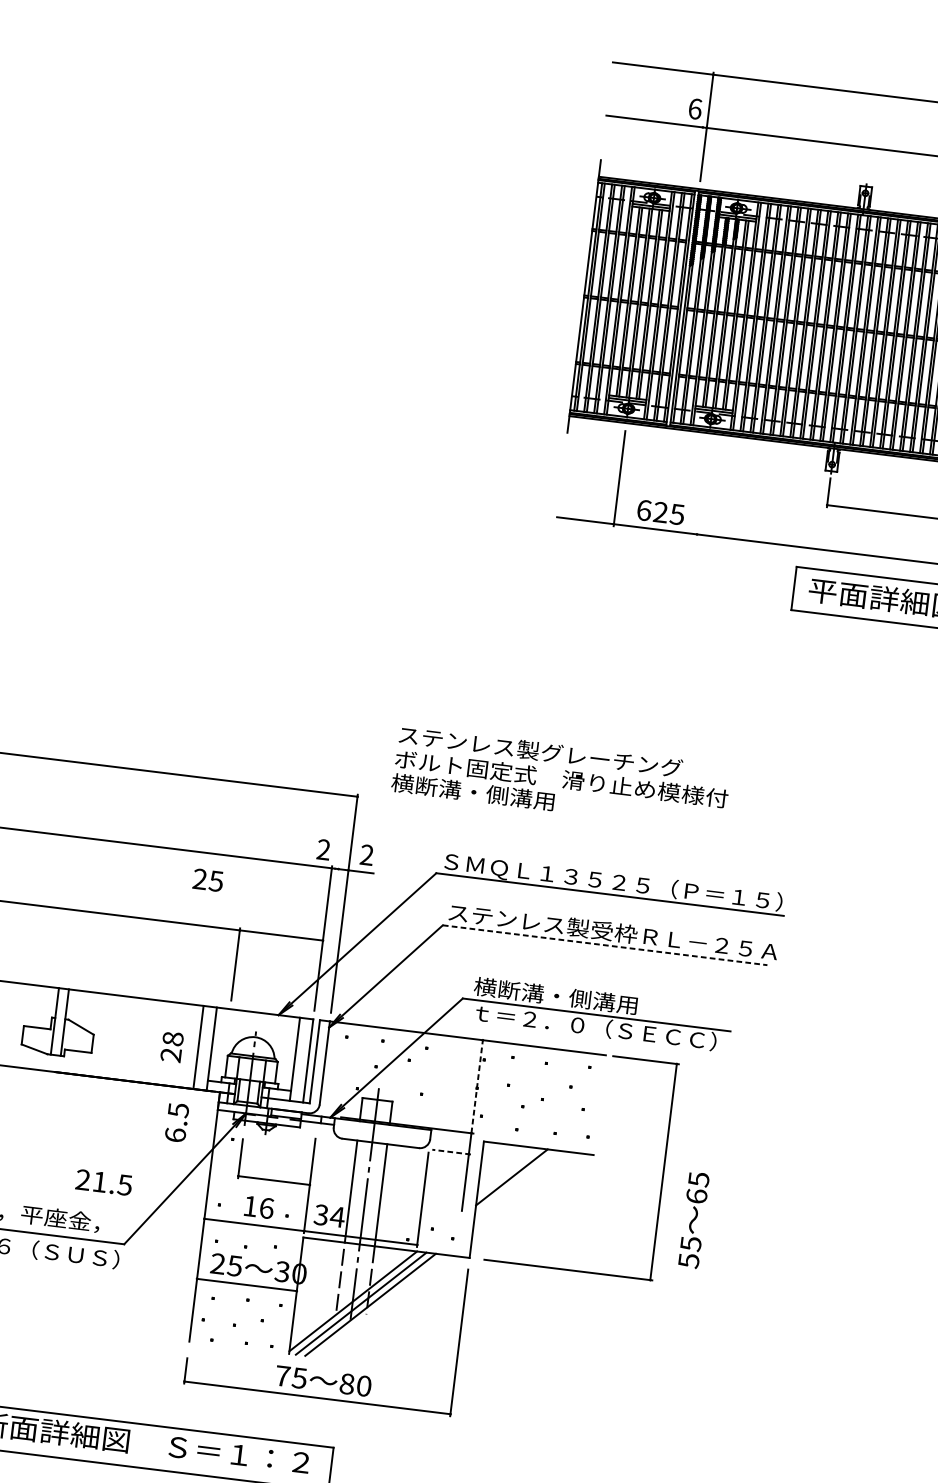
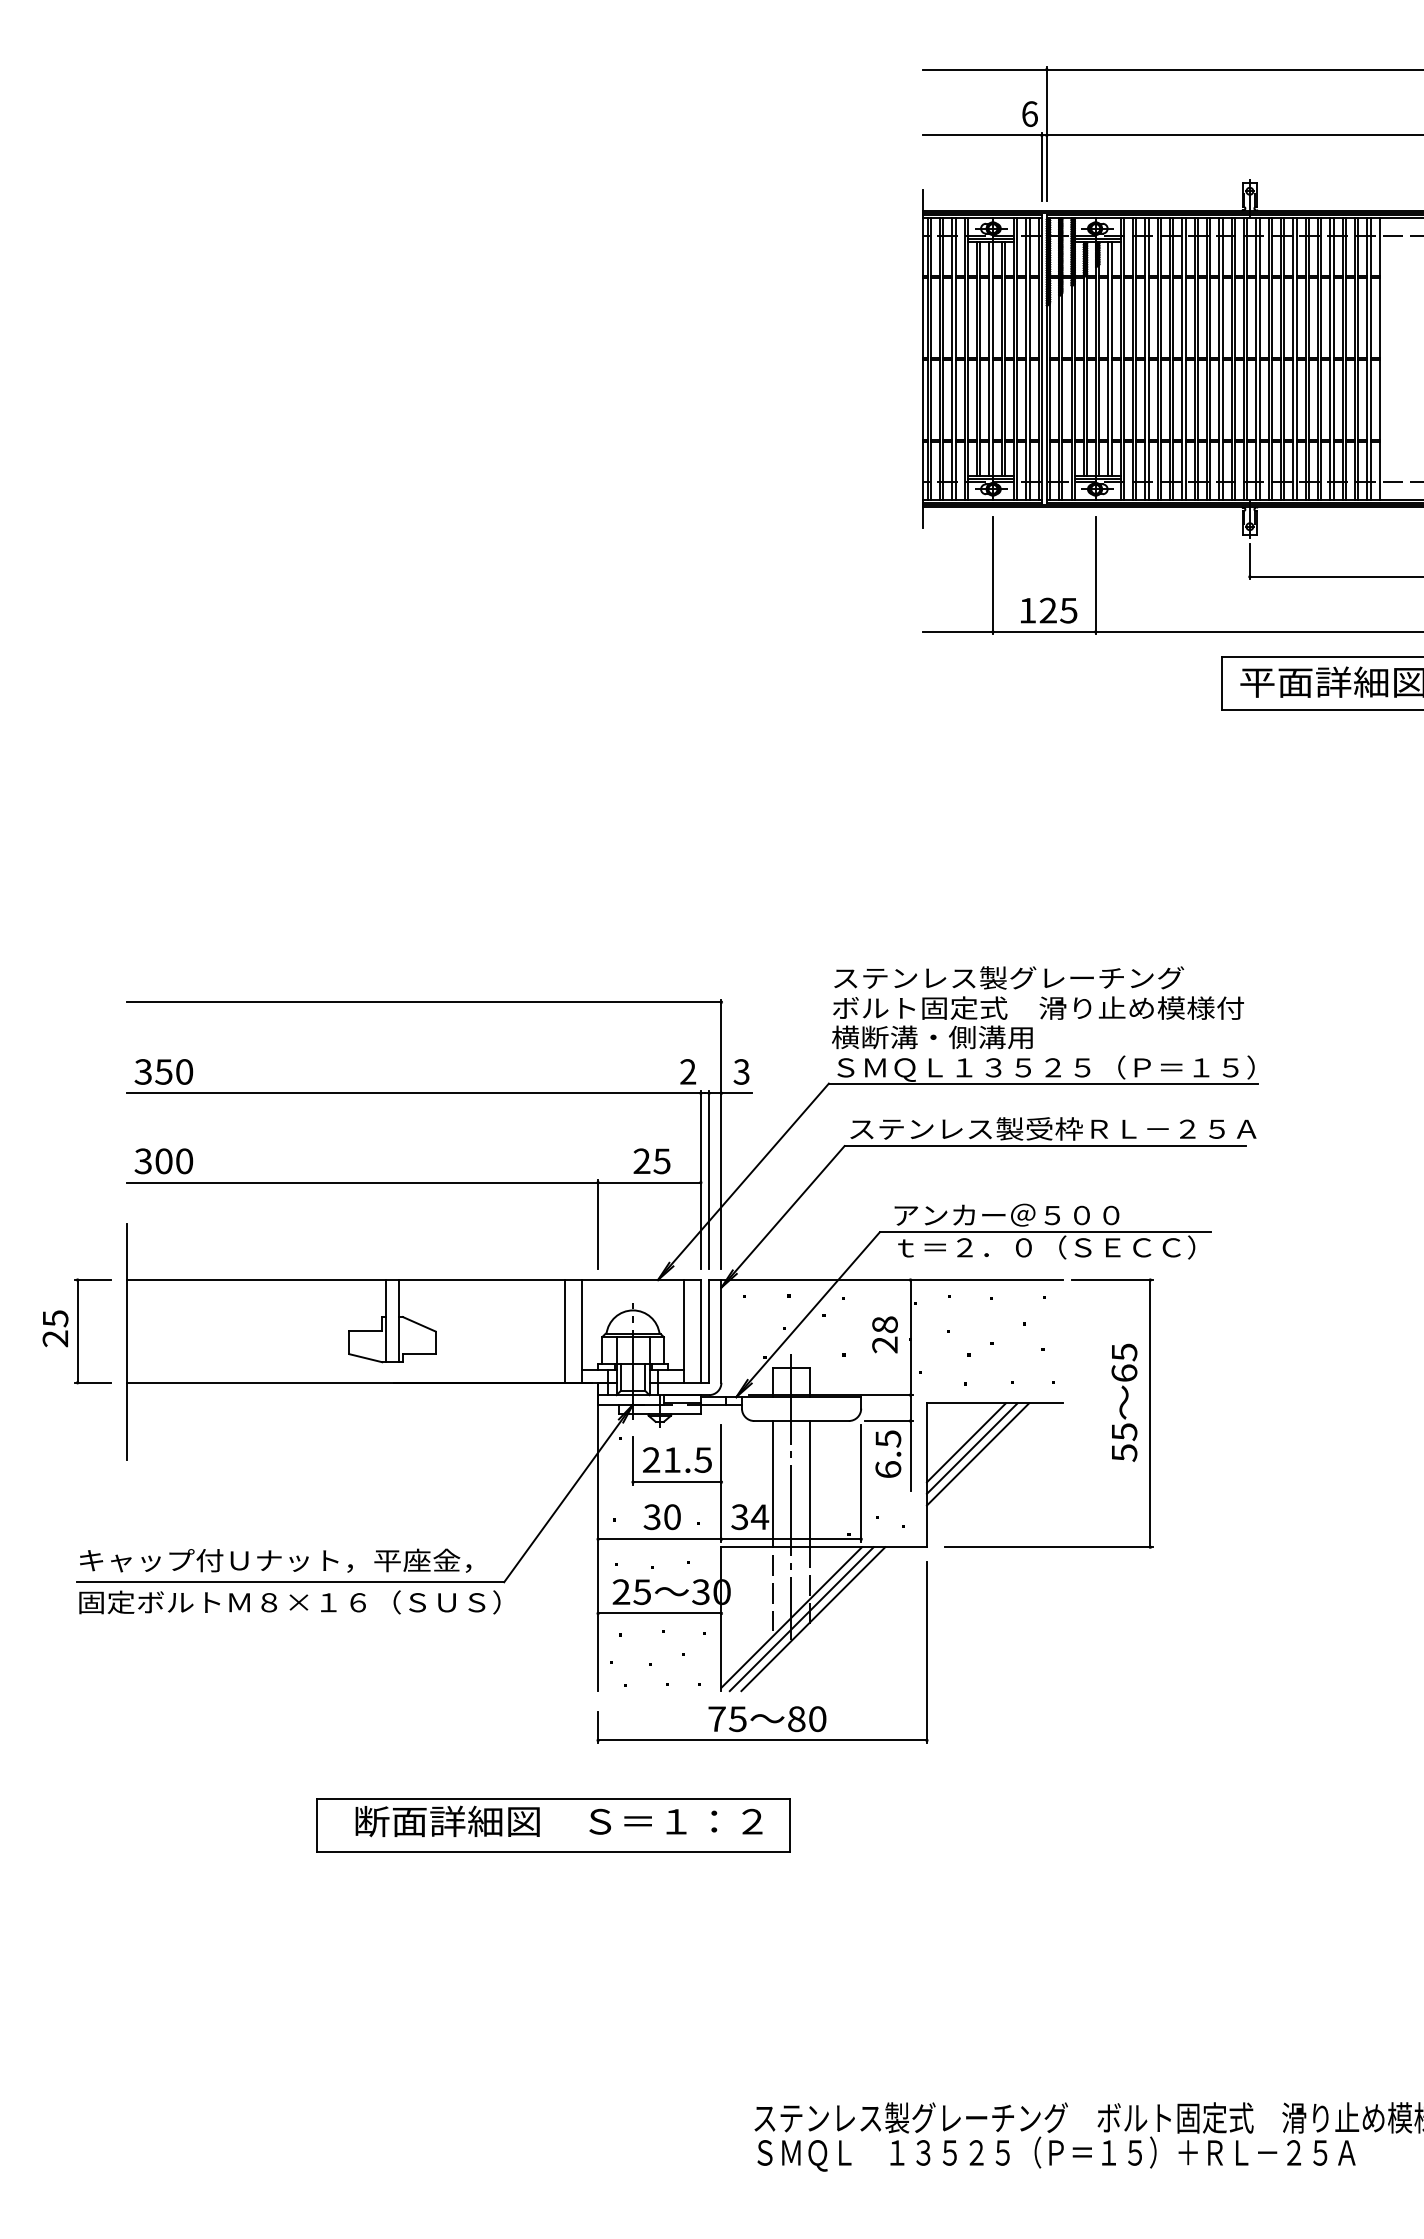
line: (699, 152) -> (1041, 166), added
line: (702, 488) -> (1095, 575), added
text: (643, 510) -> (1027, 610), 625 -> 125
text: (560, 778) -> (1037, 1007), moved
text: (366, 854) -> (741, 1071), 2 -> 3
text: (207, 880) -> (651, 1161), moved
line: (330, 938) -> (709, 1179), added
line: (605, 945) -> (1045, 1146), dashed -> solid
text: (566, 996) -> (1005, 1214), 横断溝・側溝用 -> アンカー＠５００
text: (171, 1046) -> (884, 1334), moved
line: (477, 1086) -> (910, 1337), dashed -> solid
text: (177, 1122) -> (888, 1453), moved
line: (451, 1152) -> (889, 1421), dashed -> solid
text: (104, 1182) -> (677, 1459), moved
line: (515, 1182) -> (971, 1448), added
line: (519, 1187) -> (977, 1454), added
text: (257, 1207) -> (661, 1517), 16 -> 30
text: (693, 1220) -> (1124, 1402), moved

